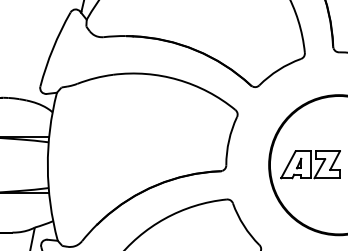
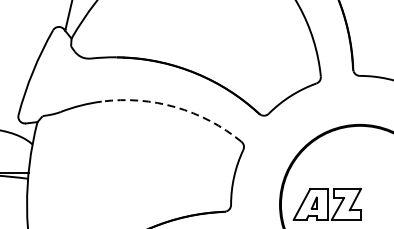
arc: (177, 79) -> (175, 106), solid -> dashed

